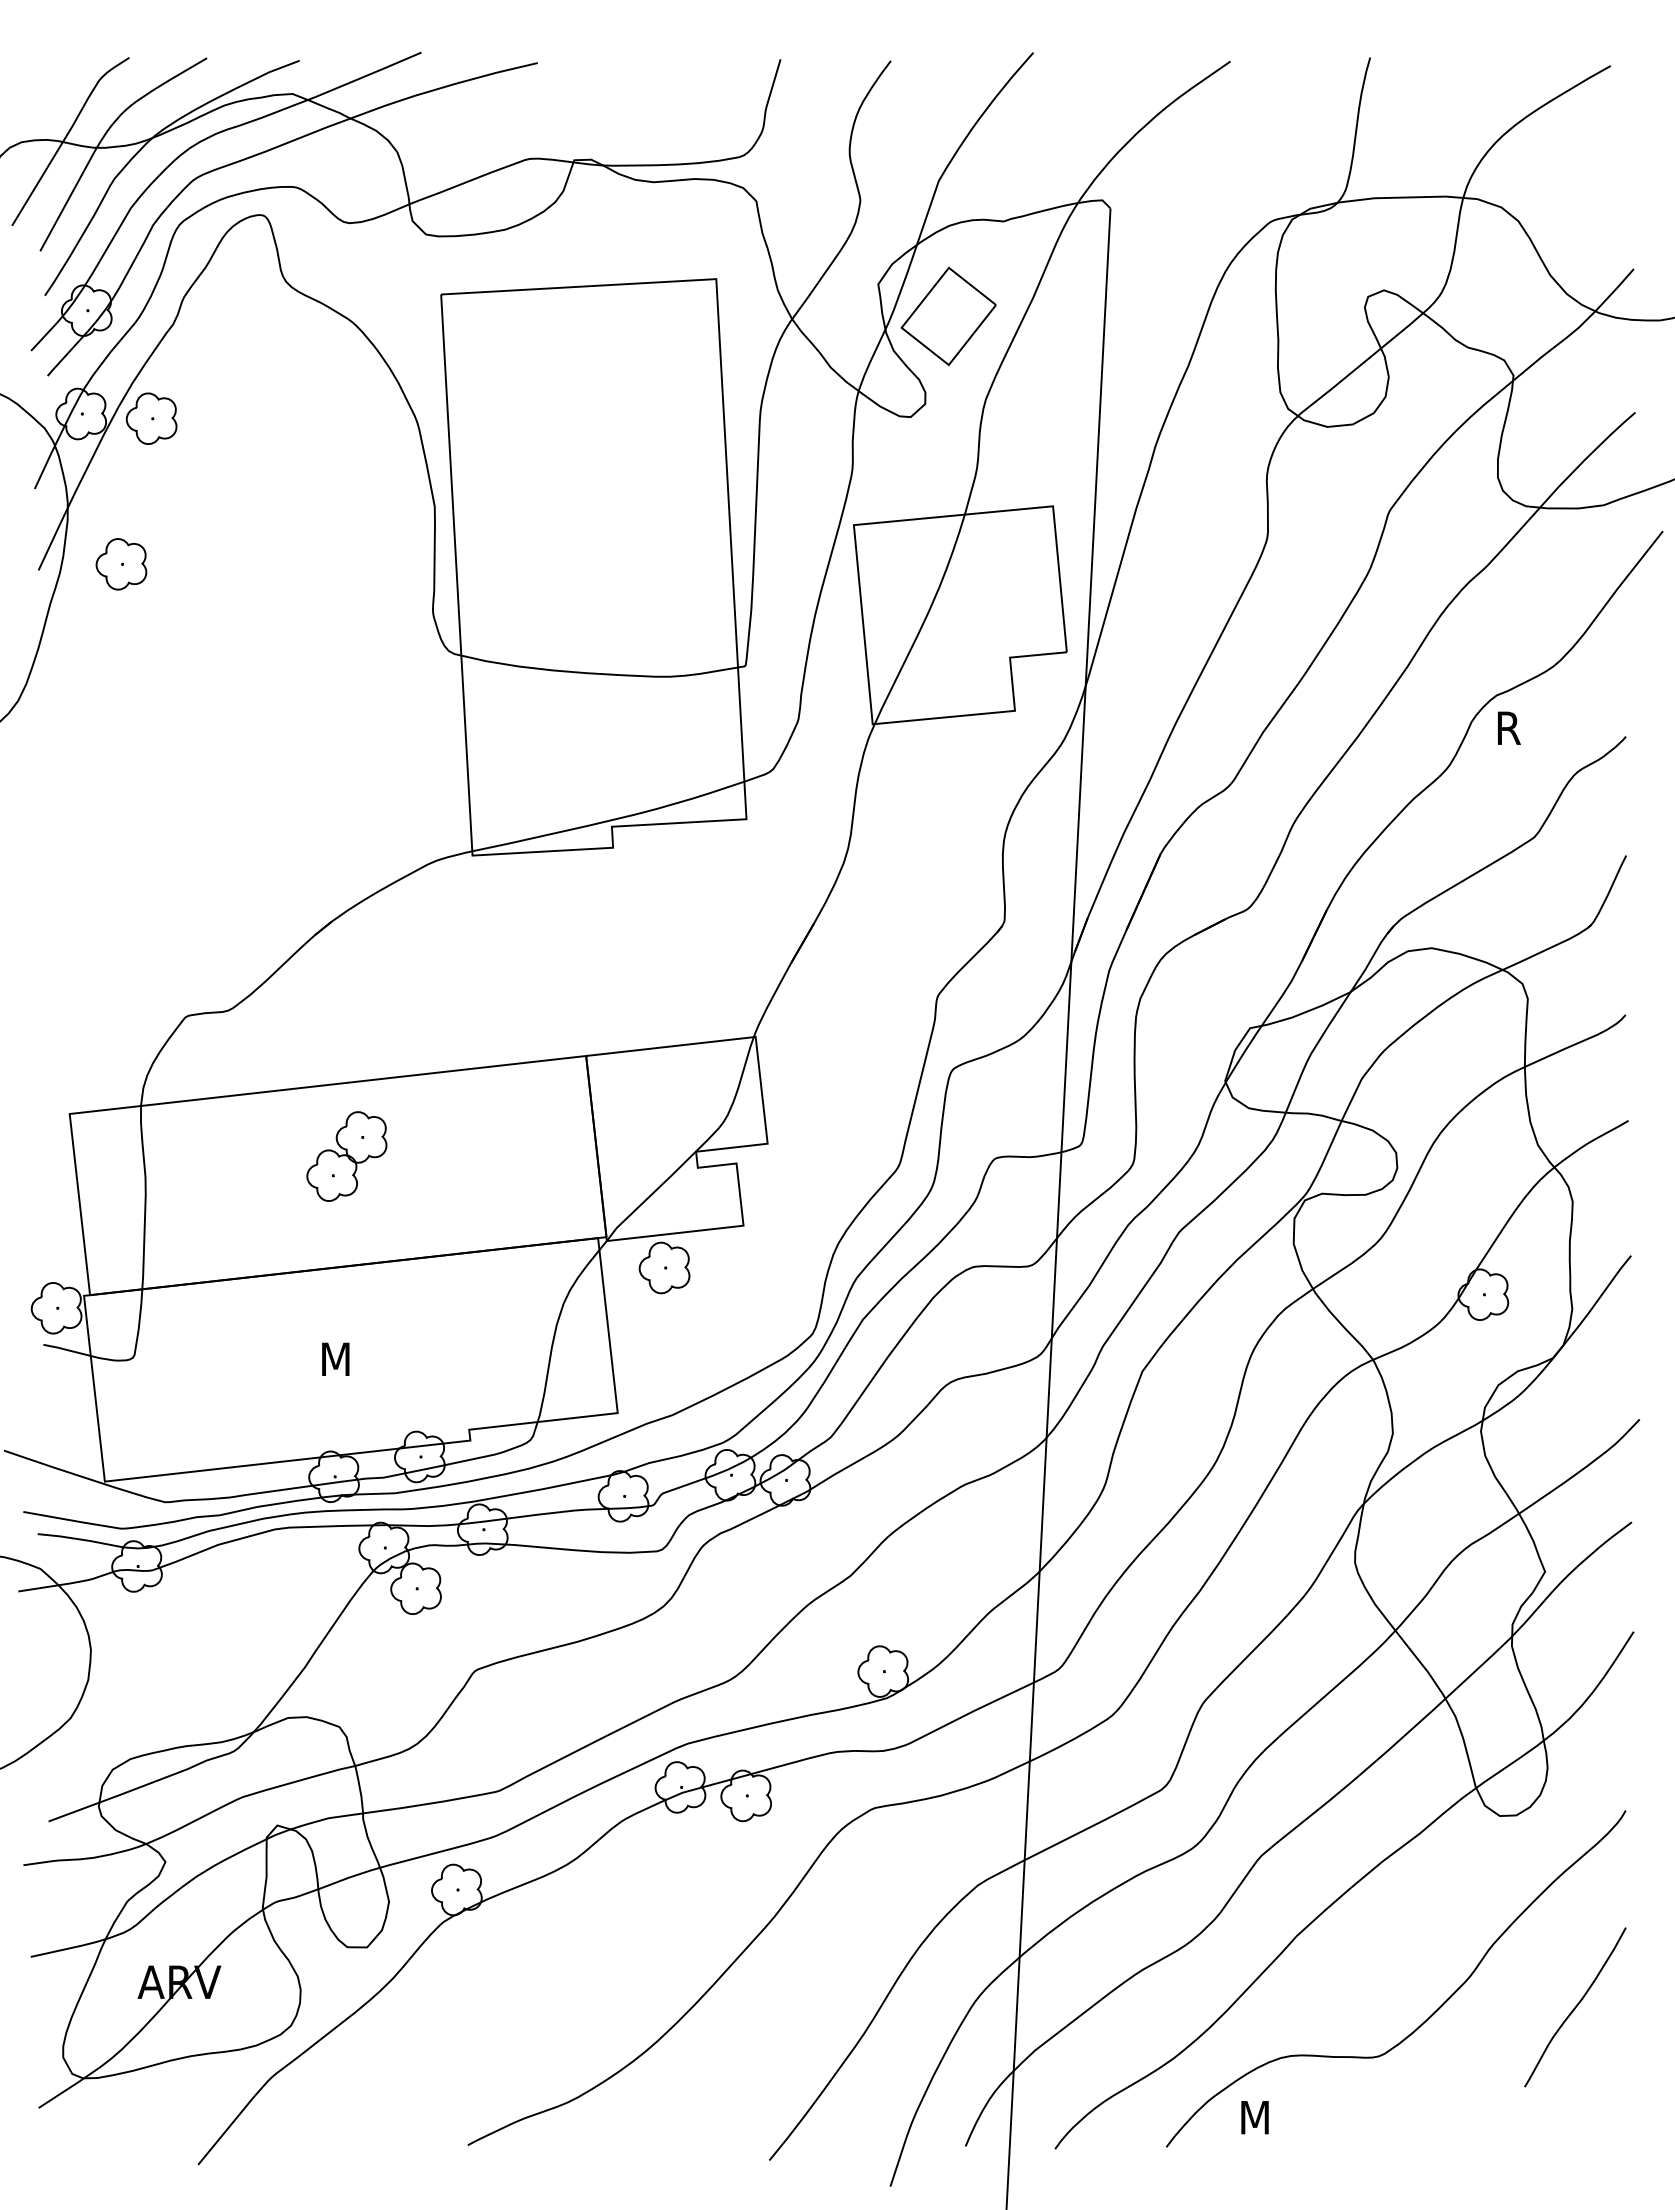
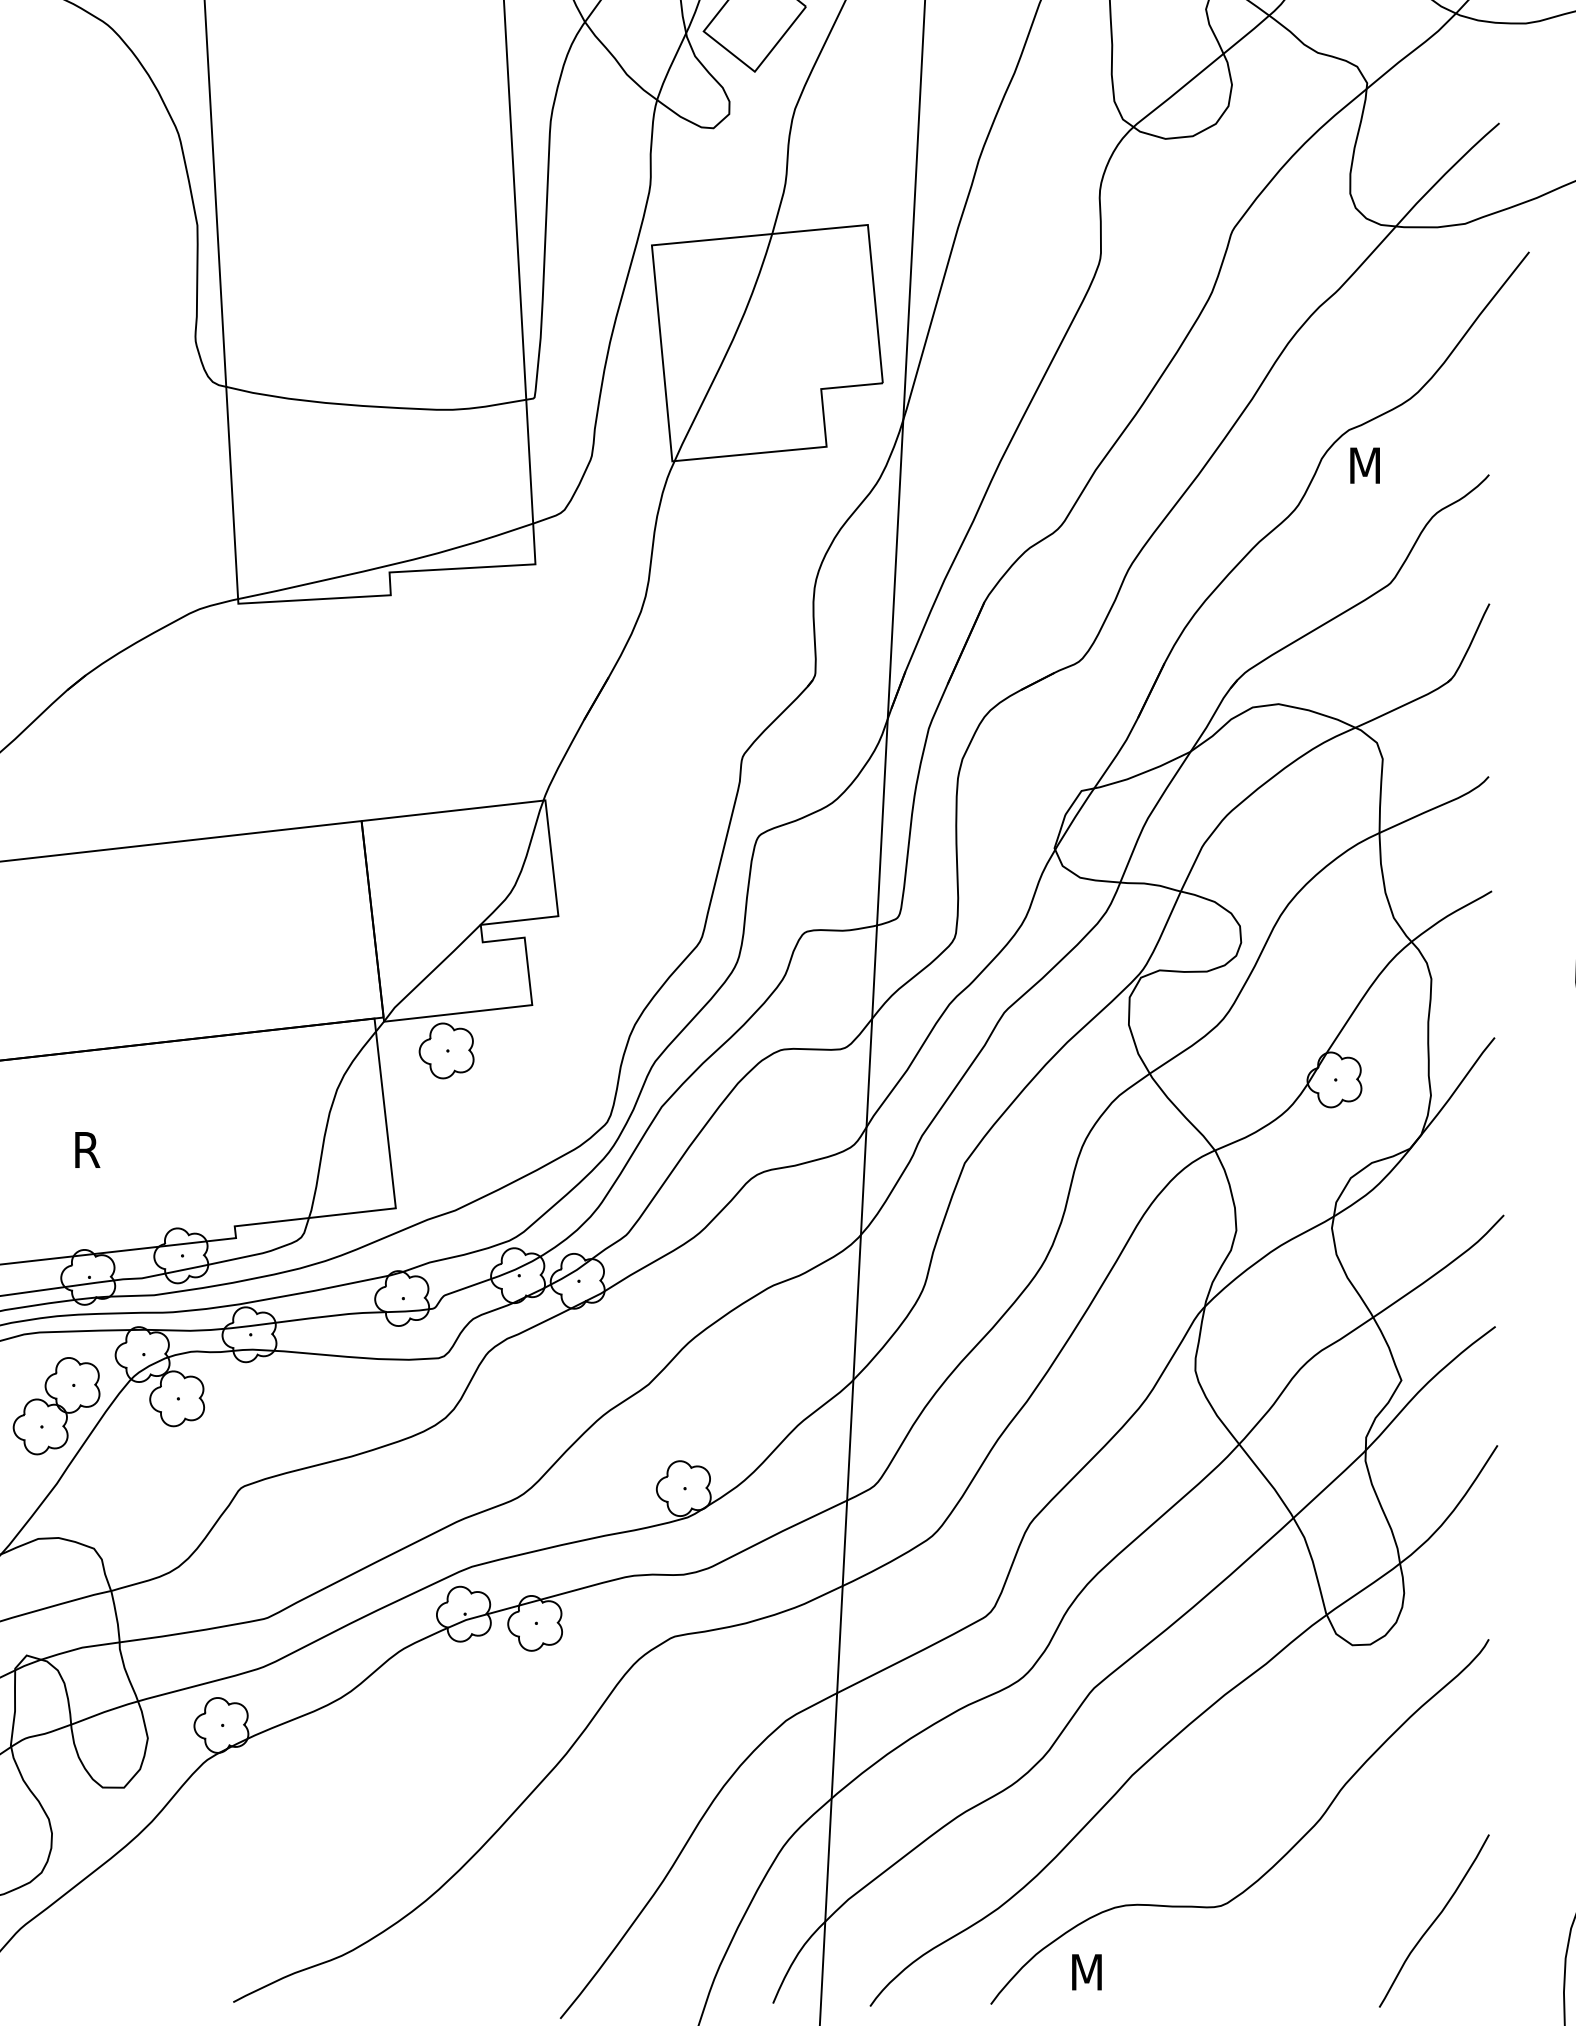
text: (1513, 727) -> (1367, 464), R -> M
part: (346, 1156) -> (56, 1406), moved
text: (337, 1358) -> (91, 1149), M -> R
curve: (1575, 2007) -> (1434, 1921), moved

